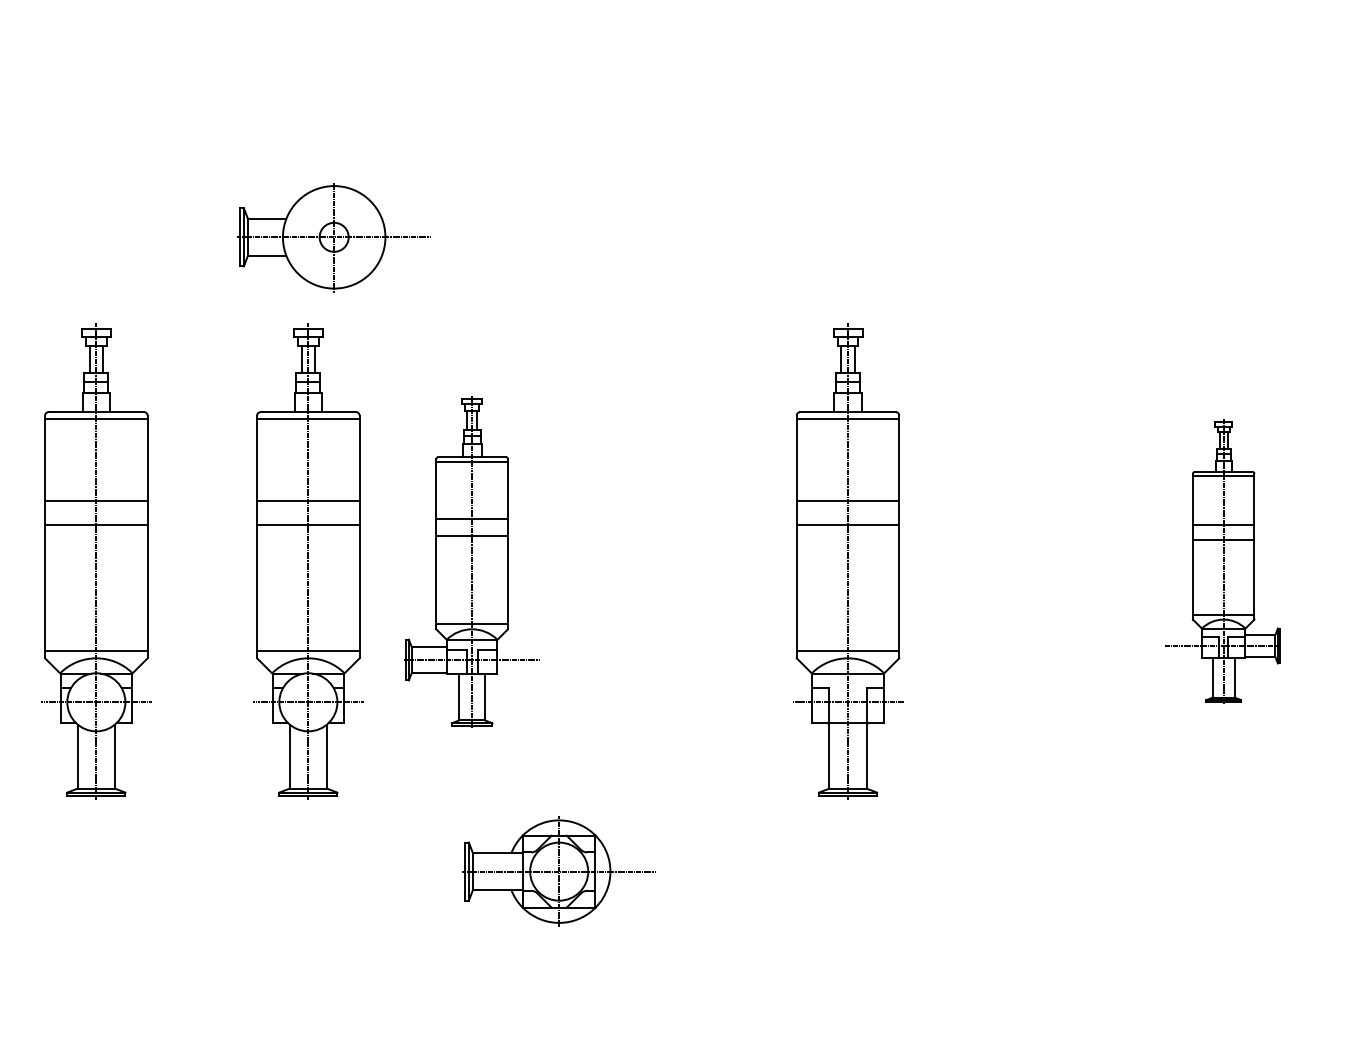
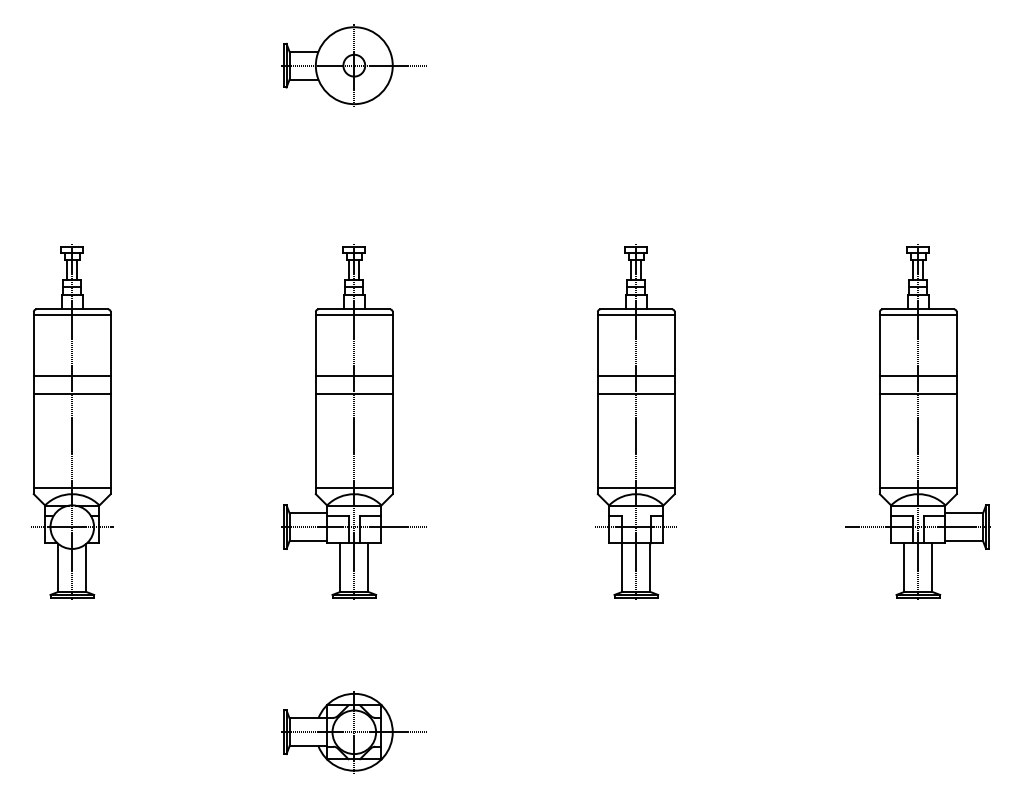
part: (333, 237) -> (353, 65), moved
part: (308, 561) -> (231, 421), removed
part: (471, 561) -> (353, 421), size x1.43
part: (1223, 561) -> (918, 421), size x1.67
part: (558, 871) -> (353, 732), moved

